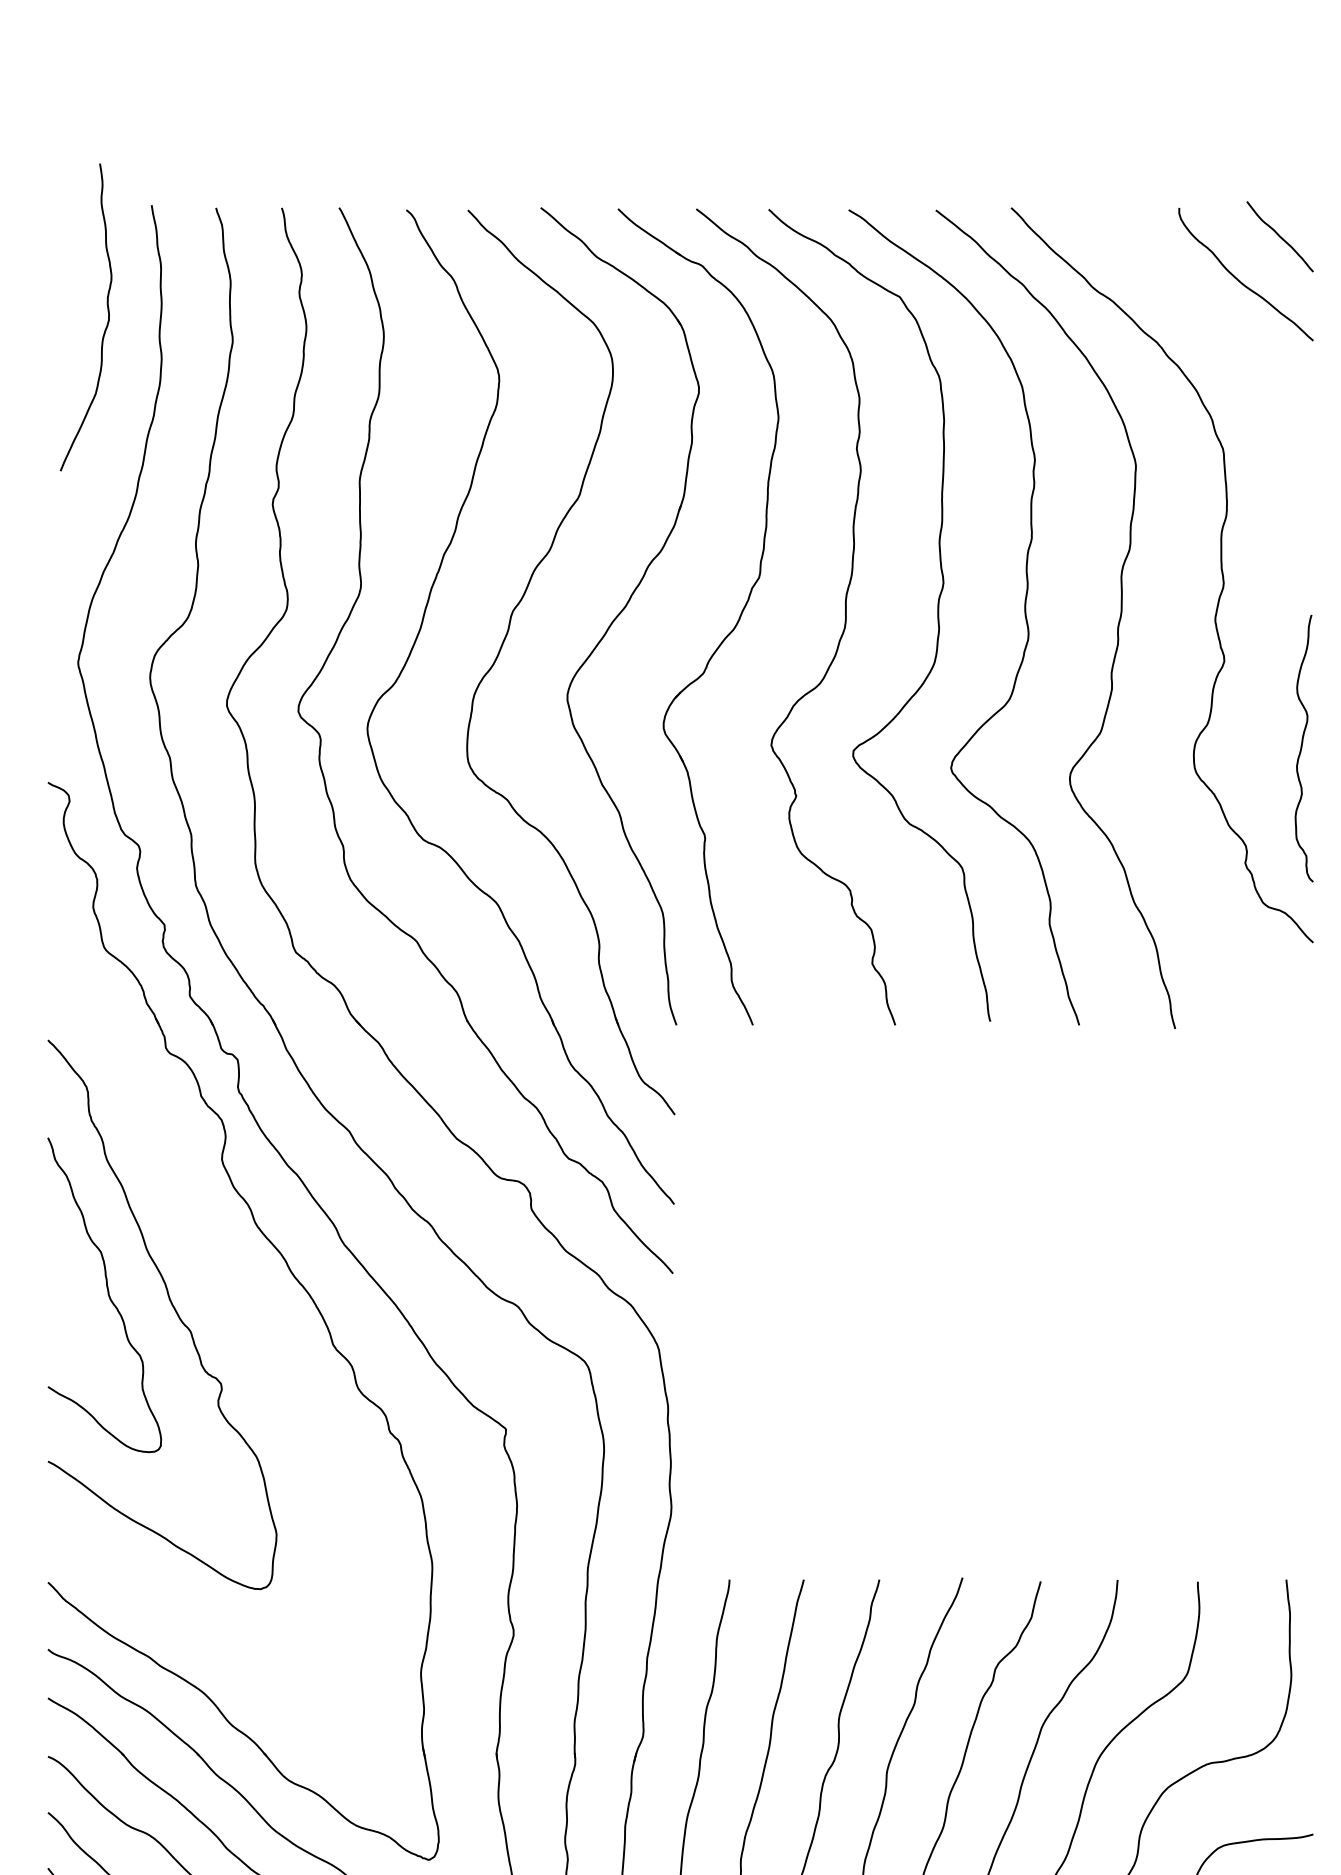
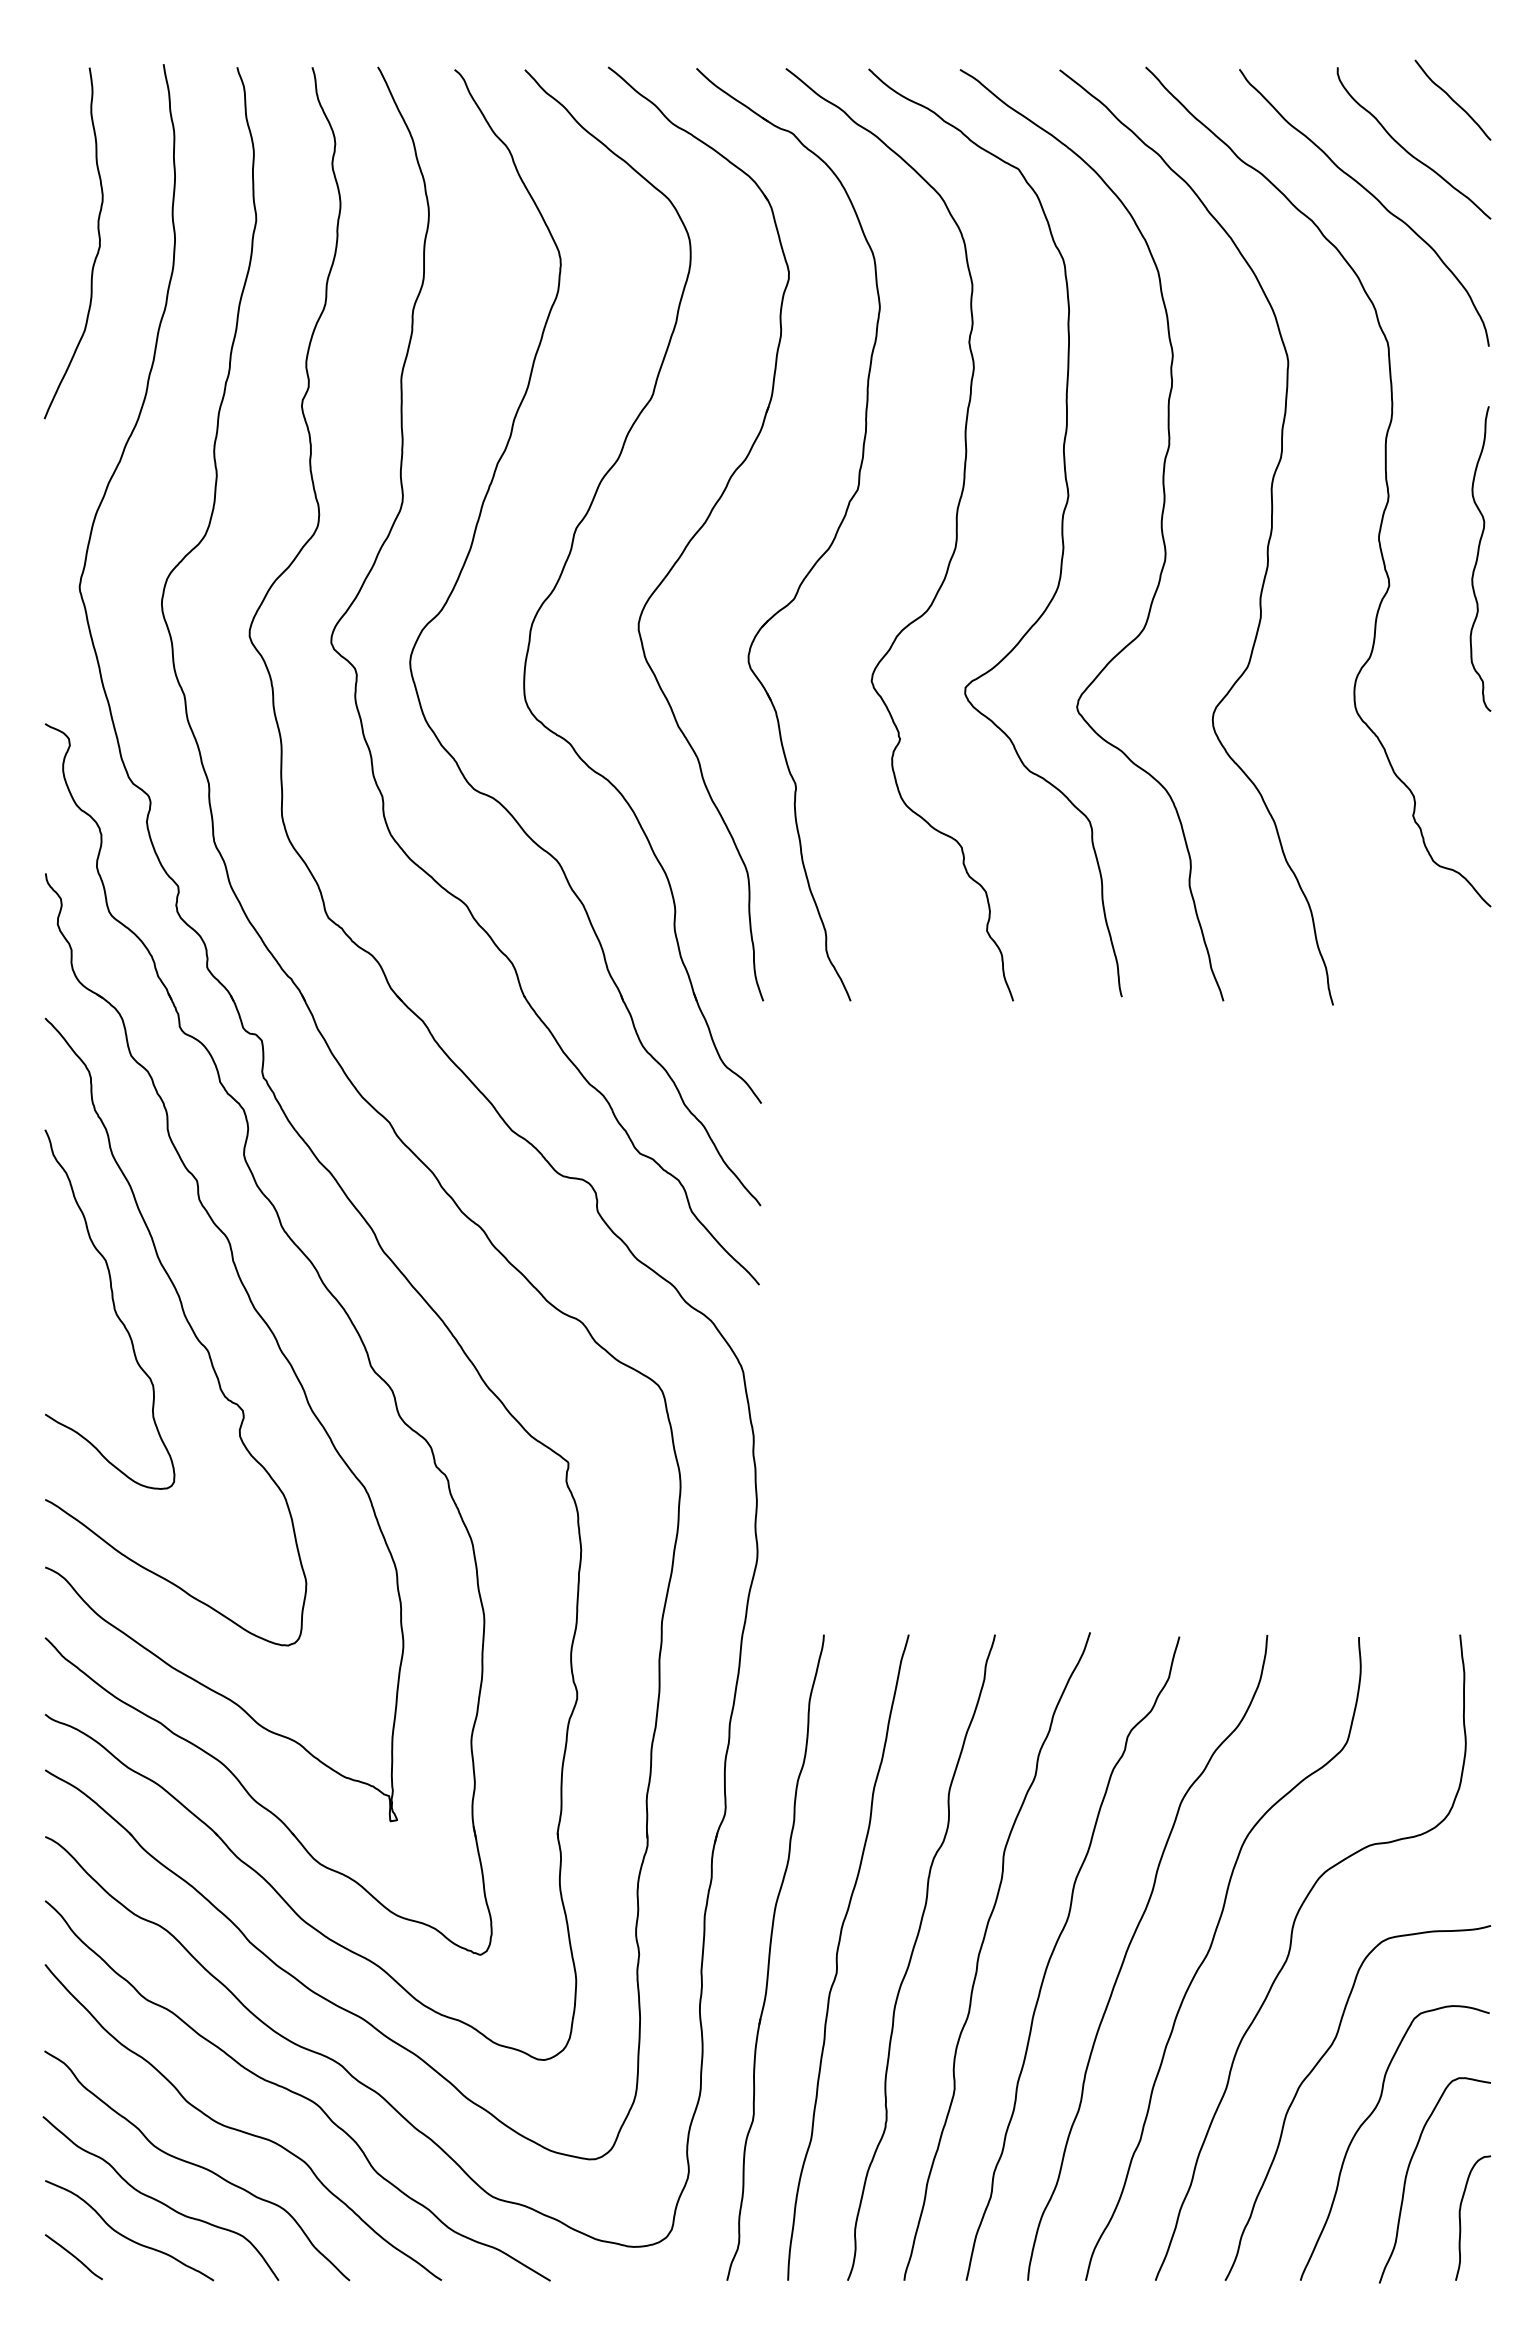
curve: (1210, 321) -> (1373, 197), added
curve: (106, 323) -> (97, 250), moved
curve: (1302, 748) -> (1478, 558), moved
part: (237, 1303) -> (261, 1319), added

